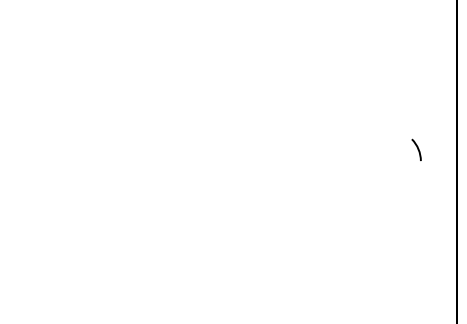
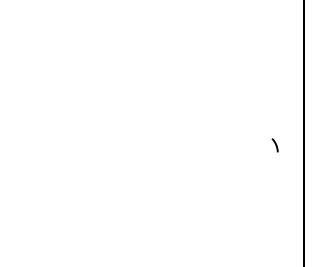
curve: (417, 150) -> (275, 145), moved

